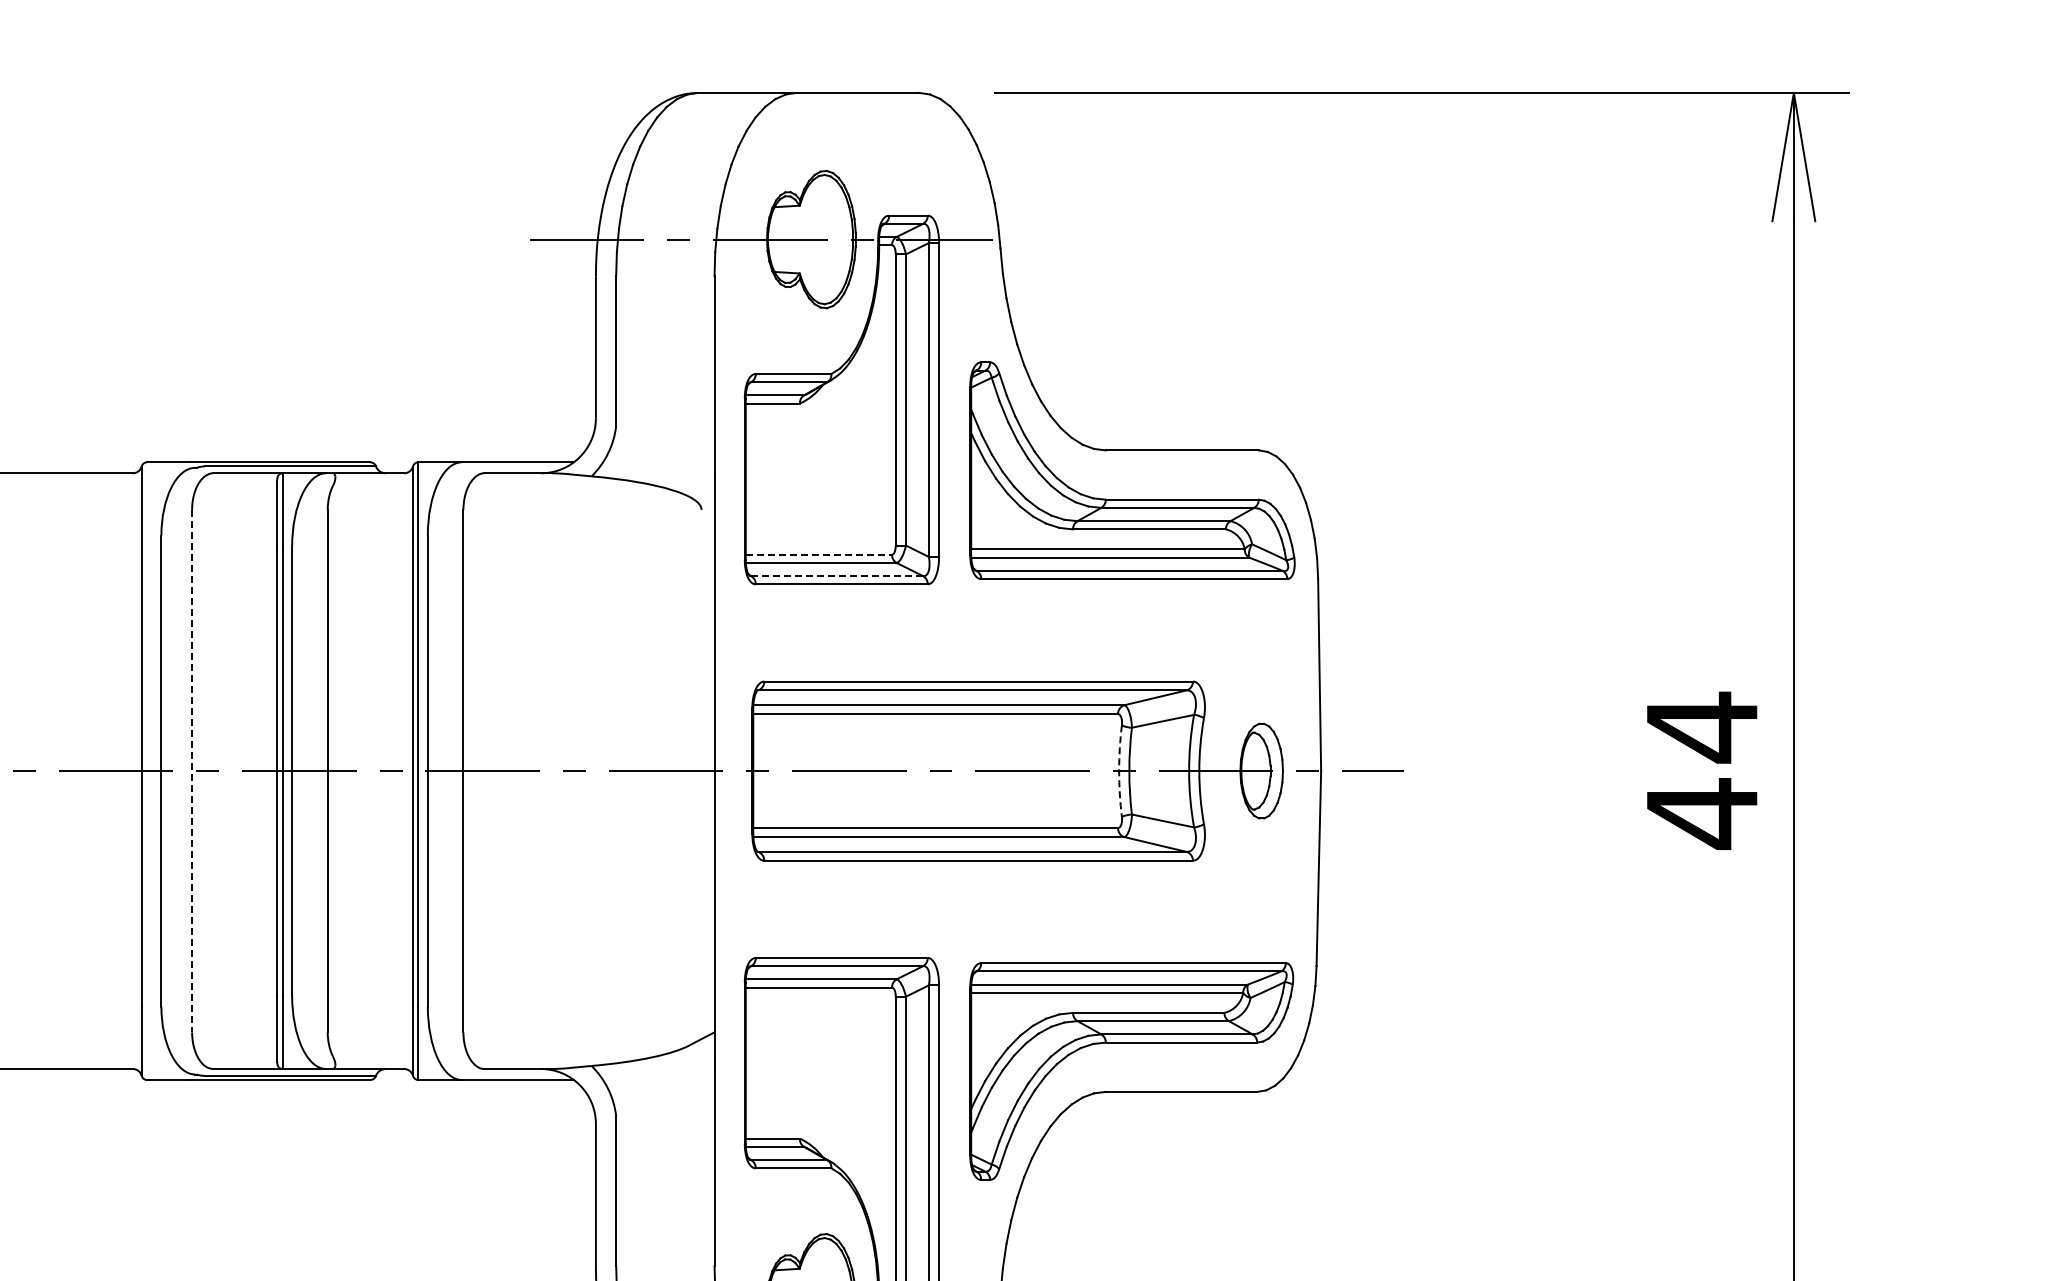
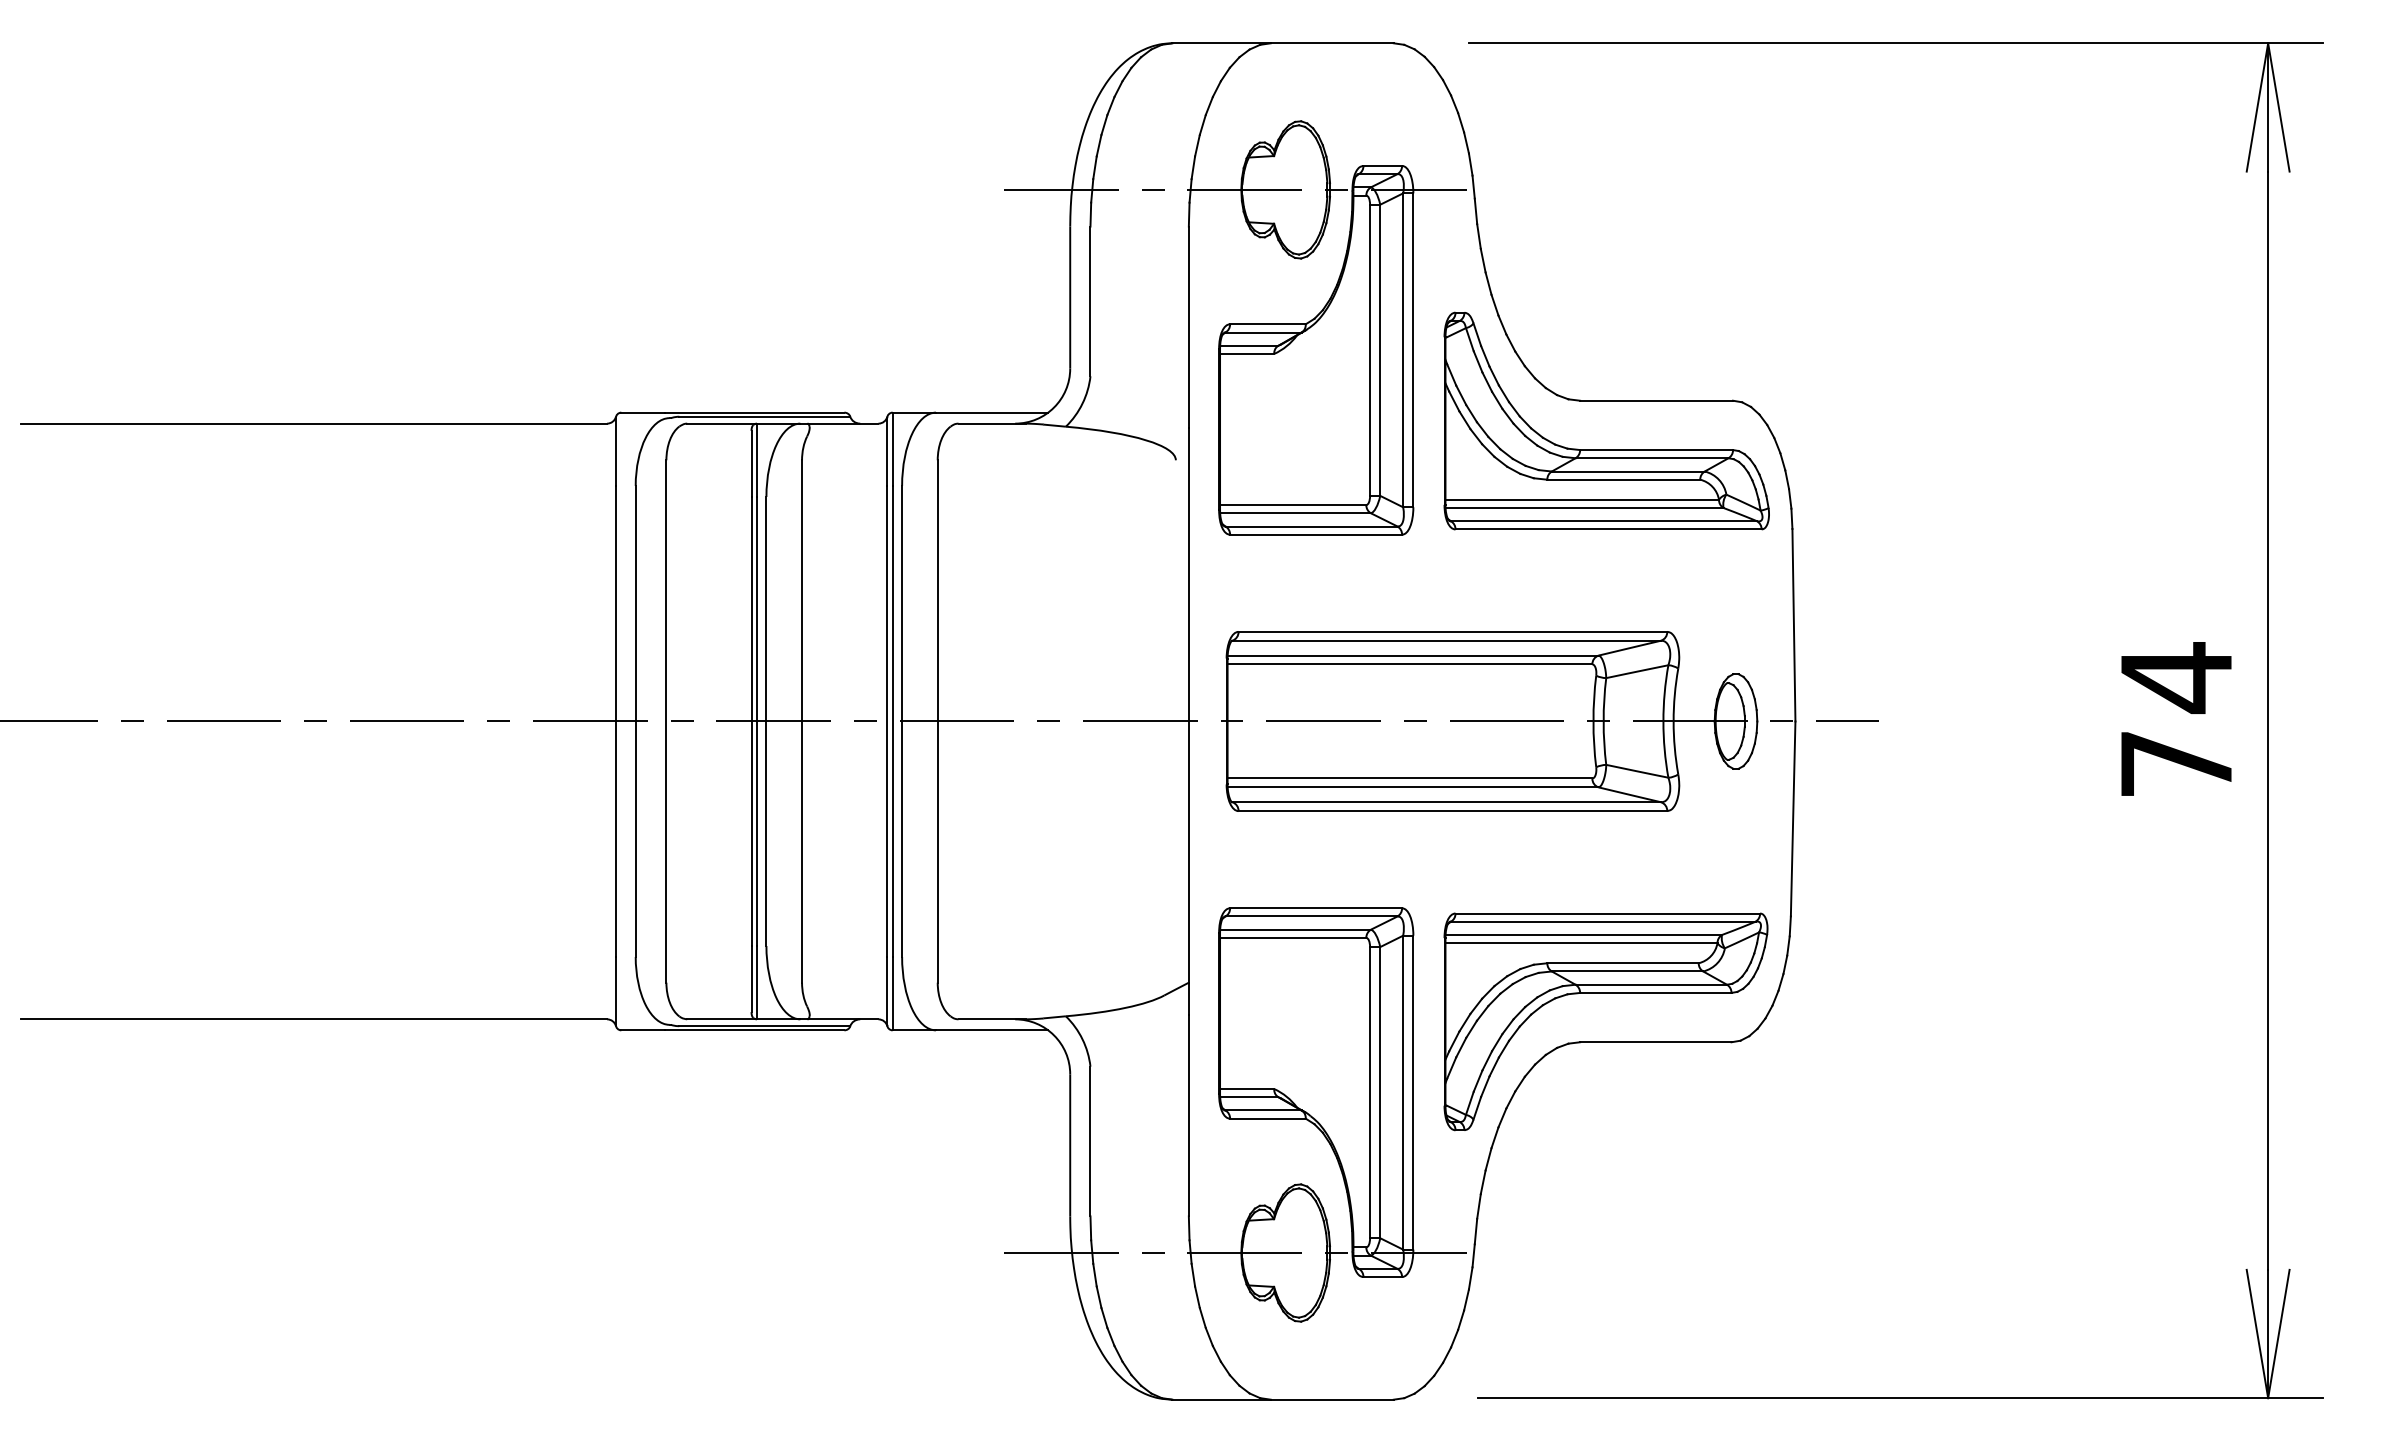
line: (819, 555) -> (1293, 505), dashed -> solid
line: (837, 576) -> (1311, 526), dashed -> solid
arc: (1119, 771) -> (1593, 721), dashed -> solid
line: (192, 772) -> (666, 722), dashed -> solid
text: (1702, 814) -> (2176, 764), 44 -> 74

